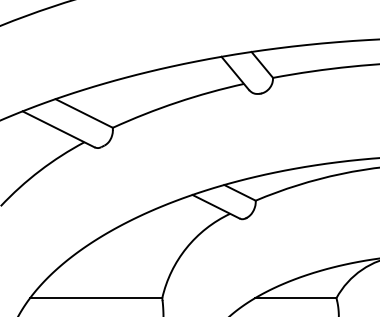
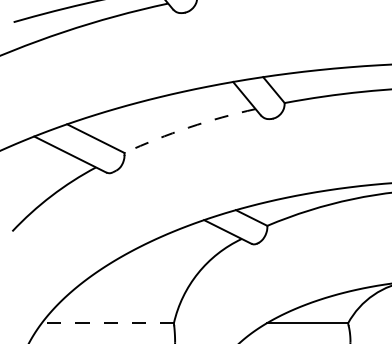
arc: (176, 102) -> (188, 127), solid -> dashed
line: (95, 298) -> (107, 323), solid -> dashed

